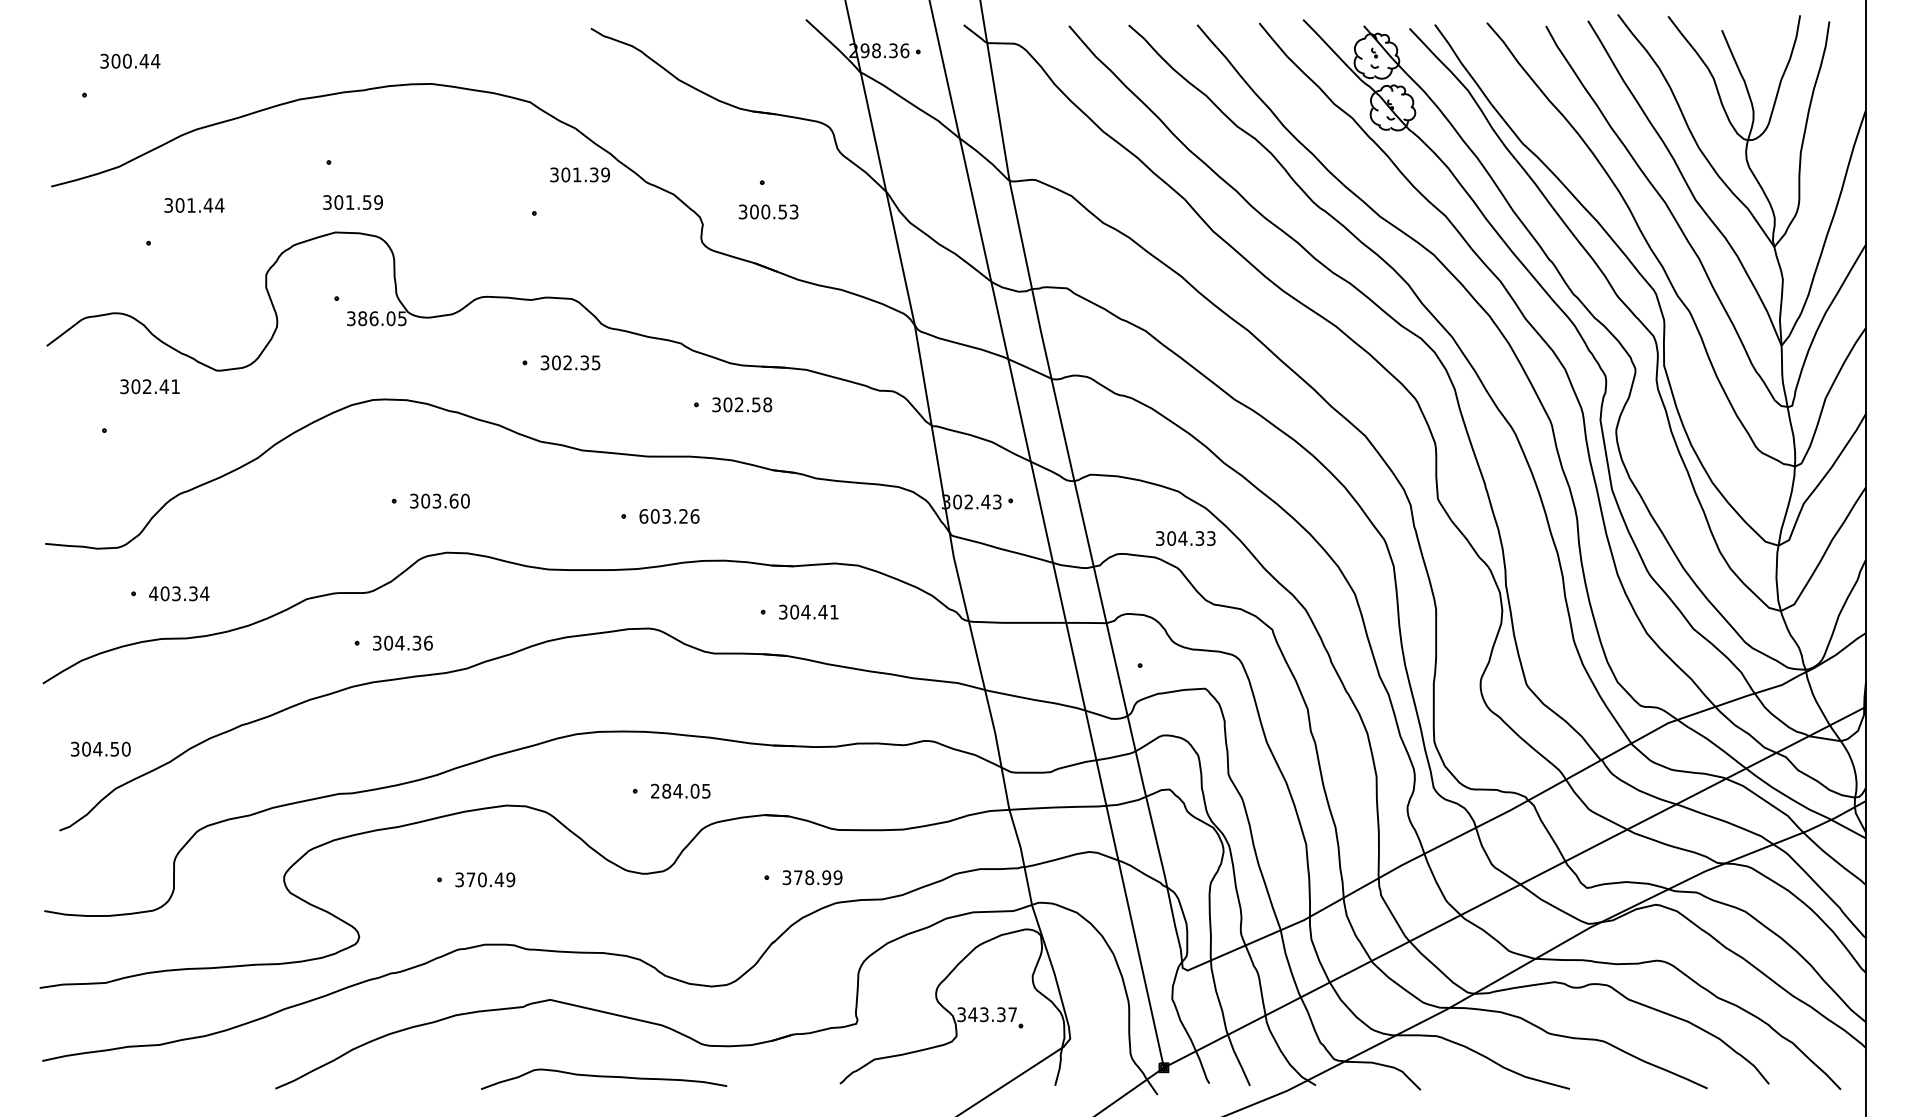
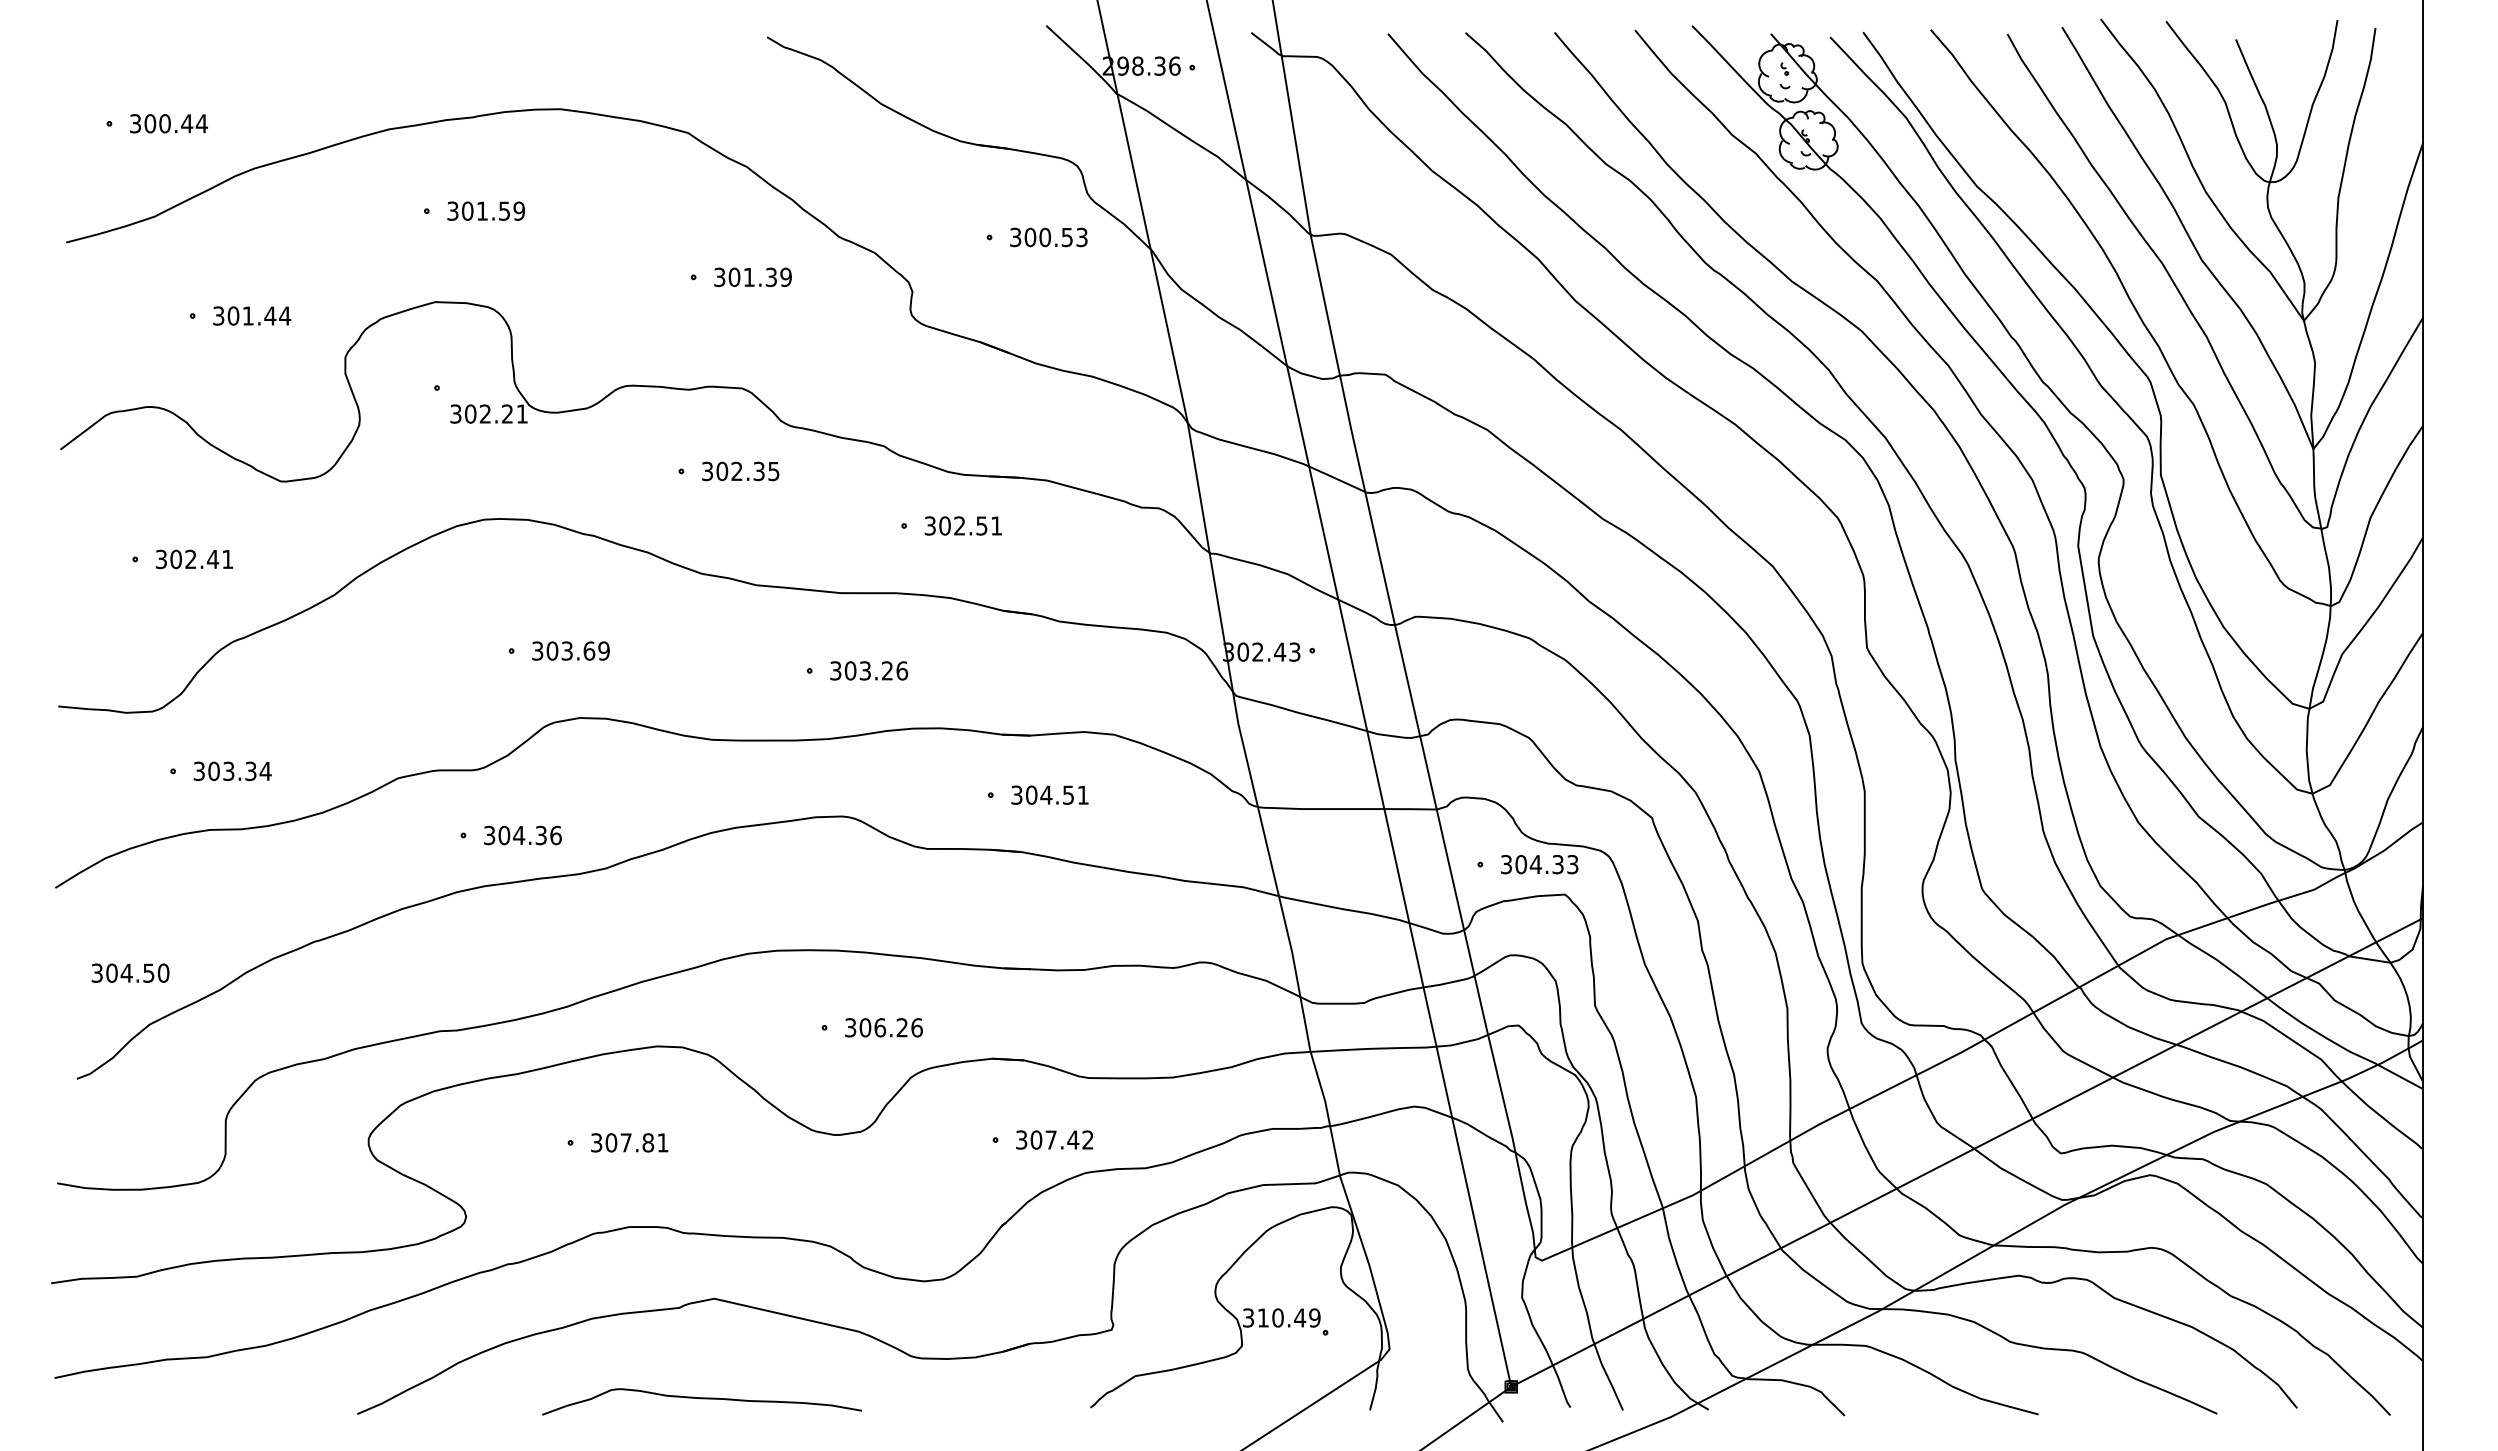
text: (130, 61) -> (168, 123), moved
text: (579, 175) -> (752, 277), moved
text: (353, 201) -> (486, 210), moved
text: (194, 205) -> (252, 315), moved
text: (768, 212) -> (1048, 237), moved
text: (382, 318) -> (496, 413), 386.05 -> 302.21
text: (150, 386) -> (194, 559), moved
text: (767, 404) -> (996, 525), 302.58 -> 302.51
text: (464, 500) -> (603, 650), 303.60 -> 303.69
text: (643, 516) -> (835, 670), 603.26 -> 303.26
text: (1185, 538) -> (1539, 864), moved
text: (153, 593) -> (199, 771), 403.34 -> 303.34
text: (823, 611) -> (1068, 794), 304.41 -> 304.51
text: (680, 791) -> (883, 1027), 284.05 -> 306.26
text: (817, 877) -> (1061, 1139), 378.99 -> 307.42
text: (490, 879) -> (636, 1142), 370.49 -> 307.81
text: (992, 1014) -> (1288, 1317), 343.37 -> 310.49
curve: (604, 1077) -> (702, 1399), moved

